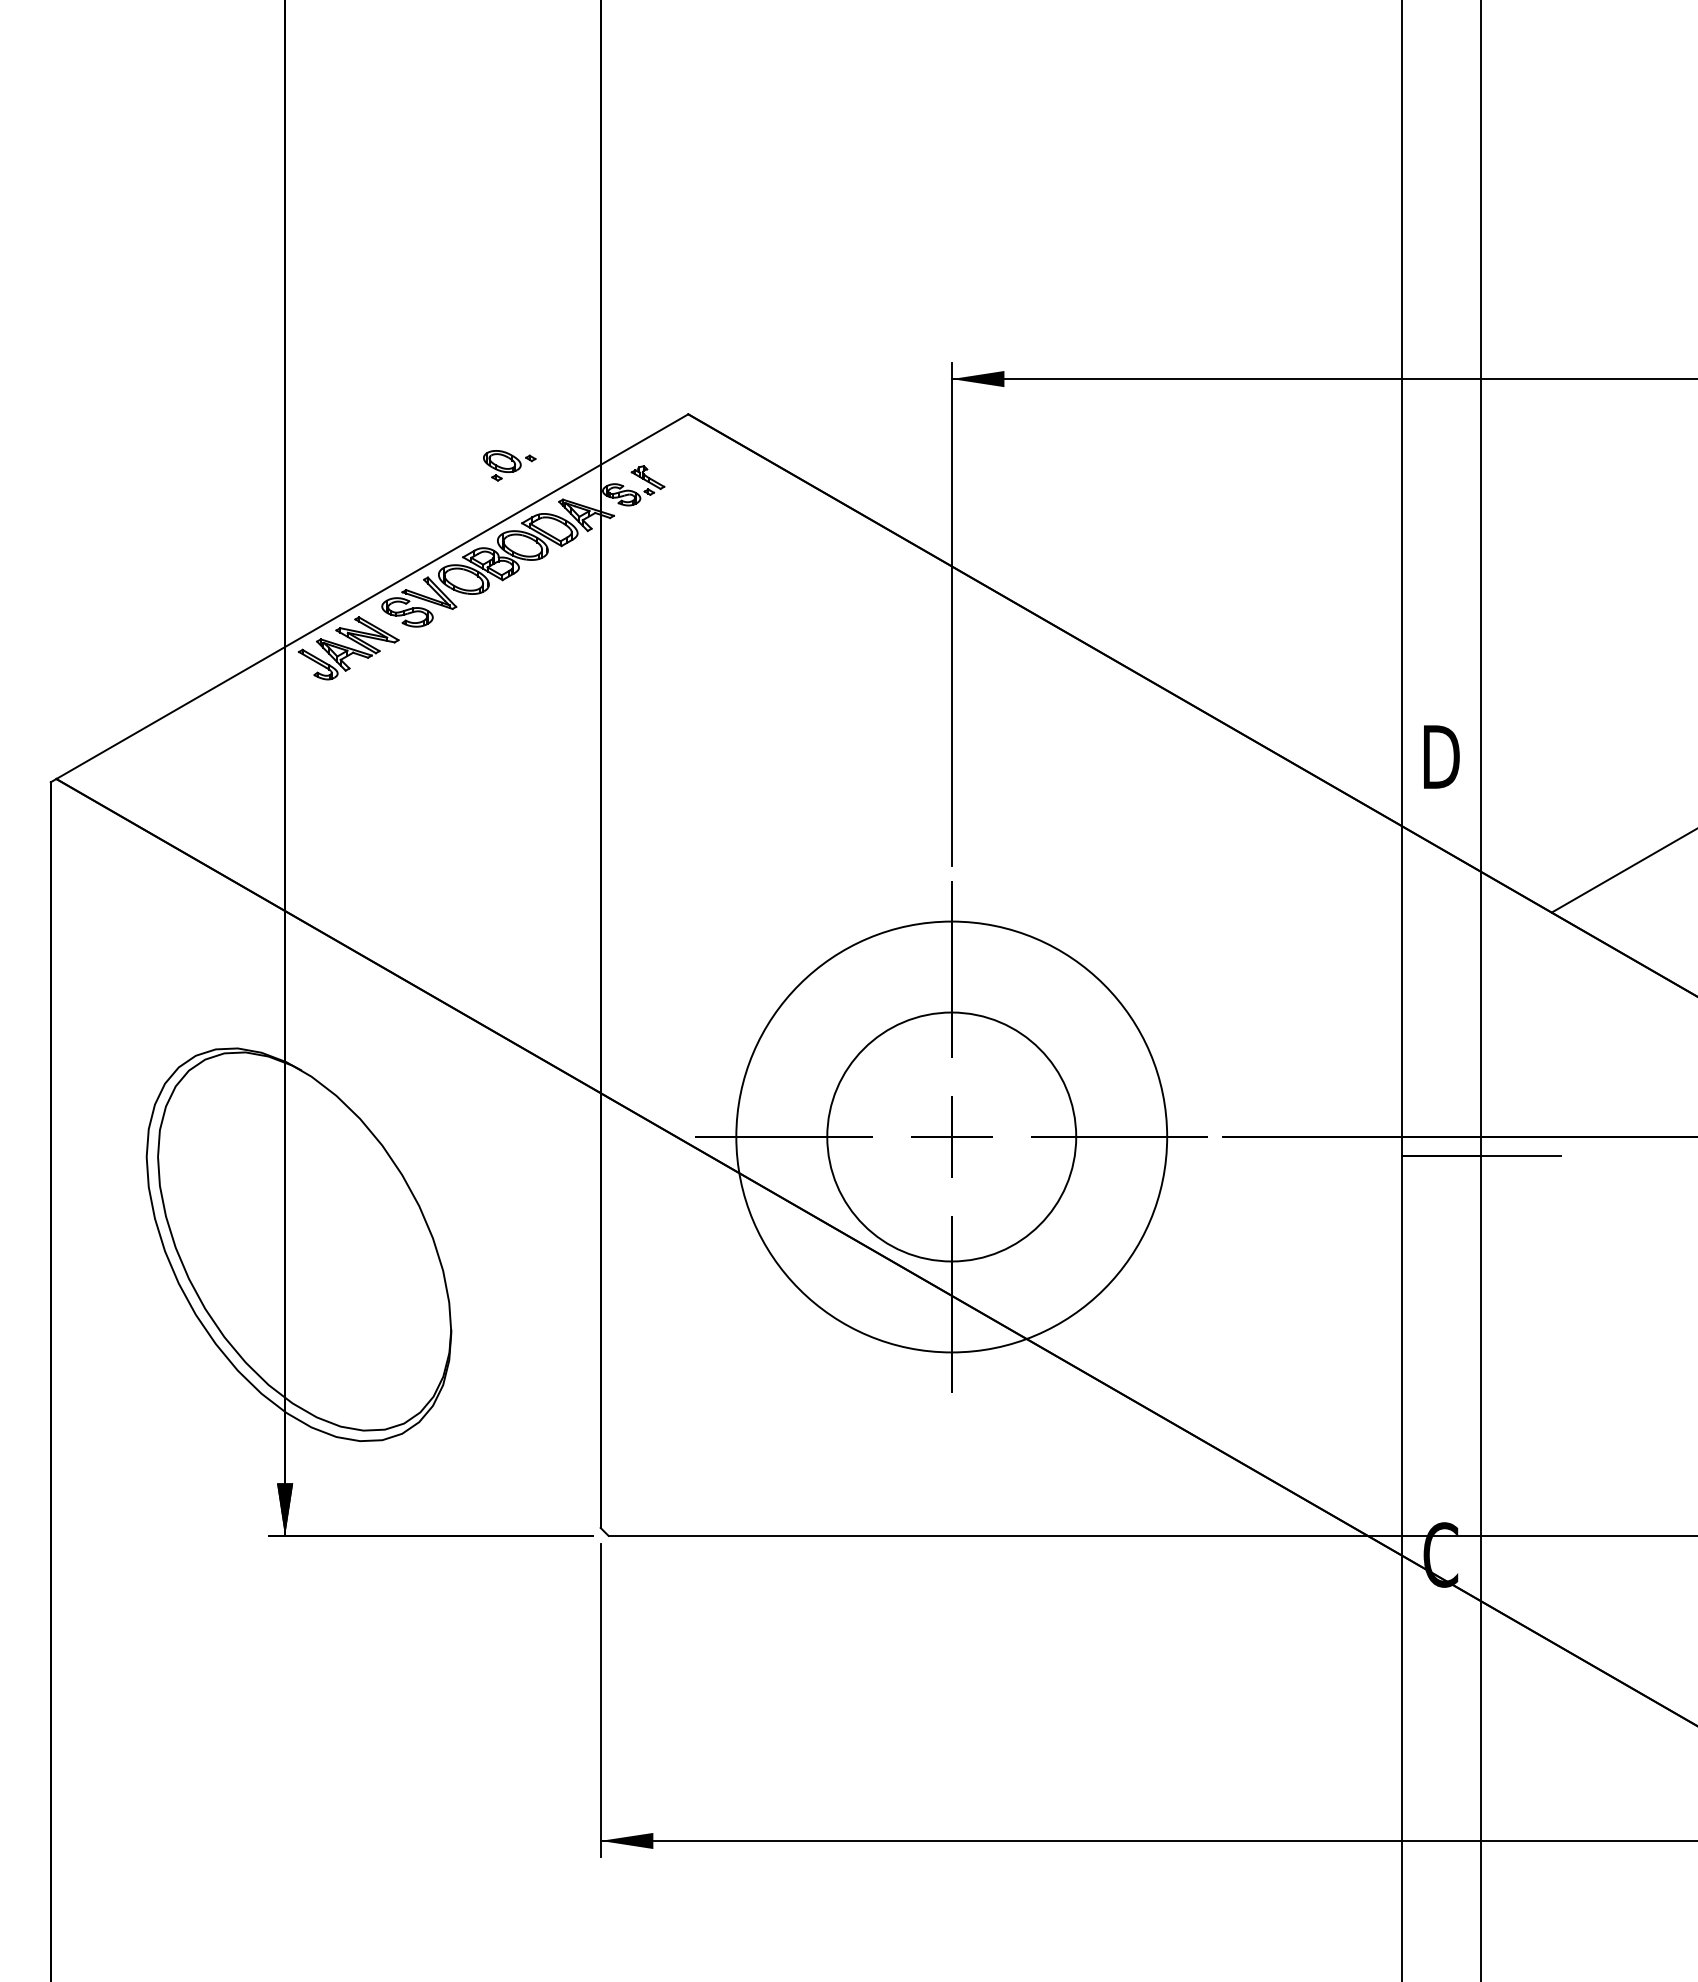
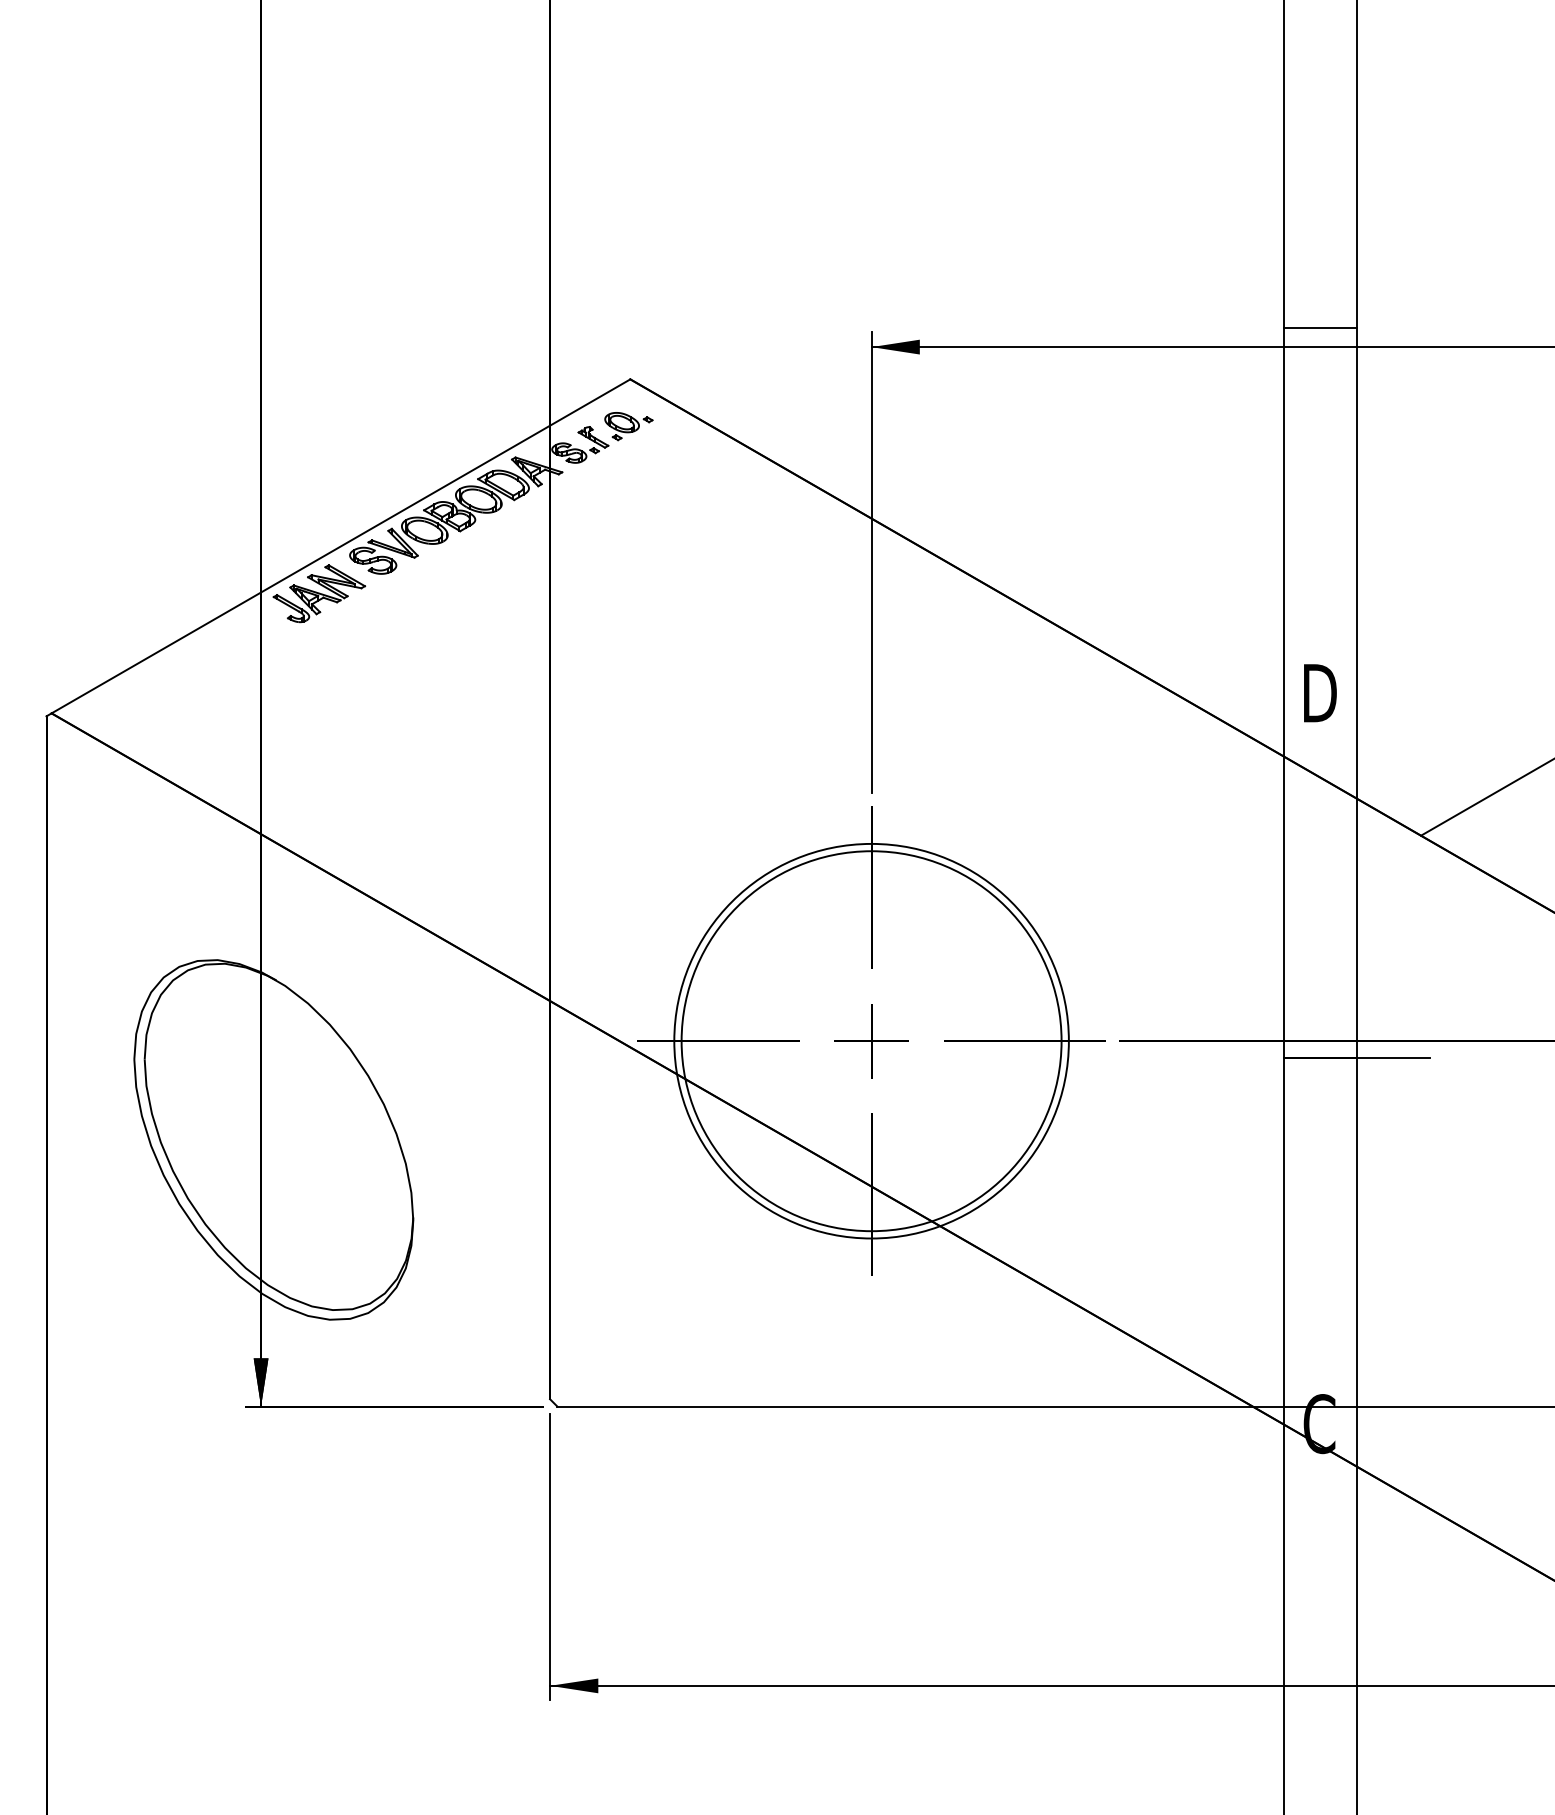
line: (1441, 357) -> (1320, 327), added
part: (509, 465) -> (628, 426), moved
circle: (951, 1136) -> (871, 1040), size x1.67

